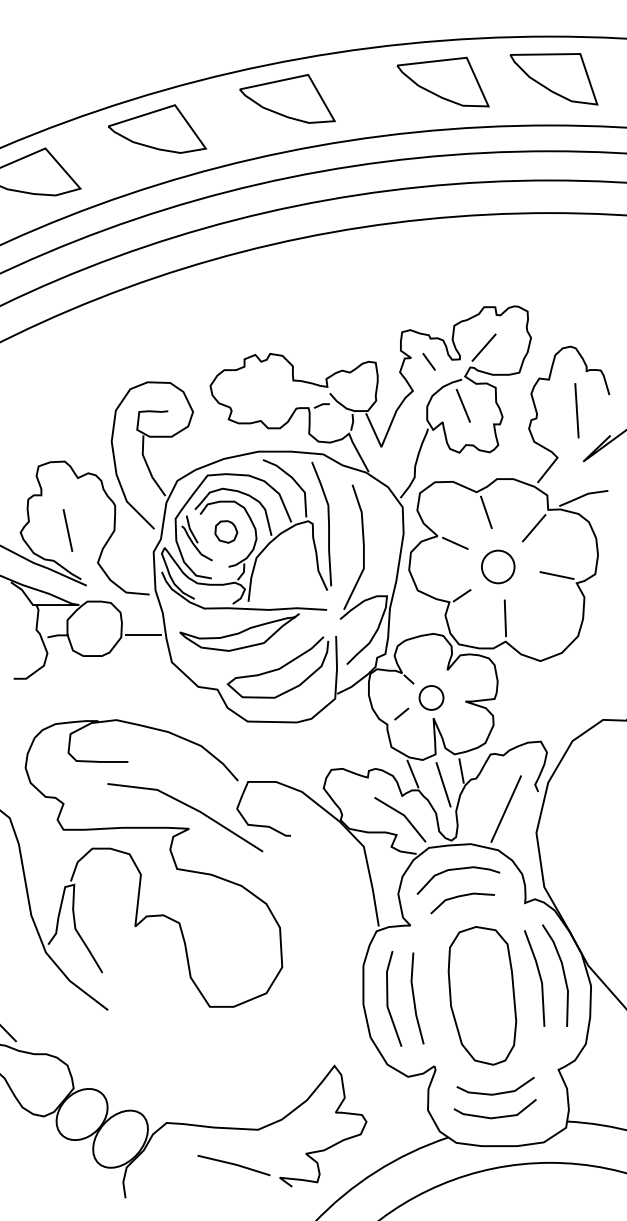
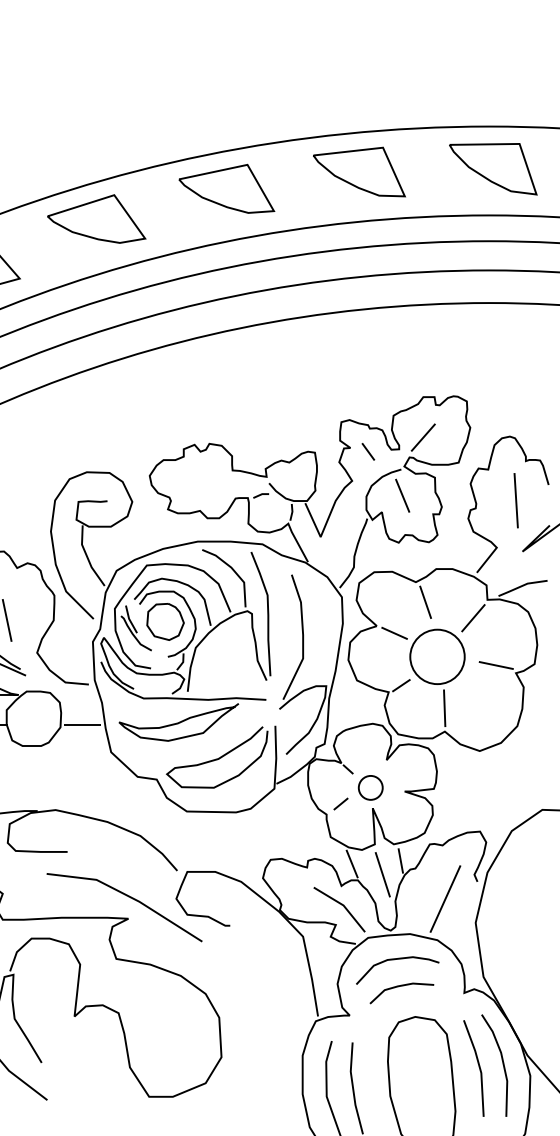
part: (442, 81) -> (358, 171), moved
part: (226, 531) -> (165, 621), size x1.67
circle: (498, 566) -> (437, 656), size x1.67

